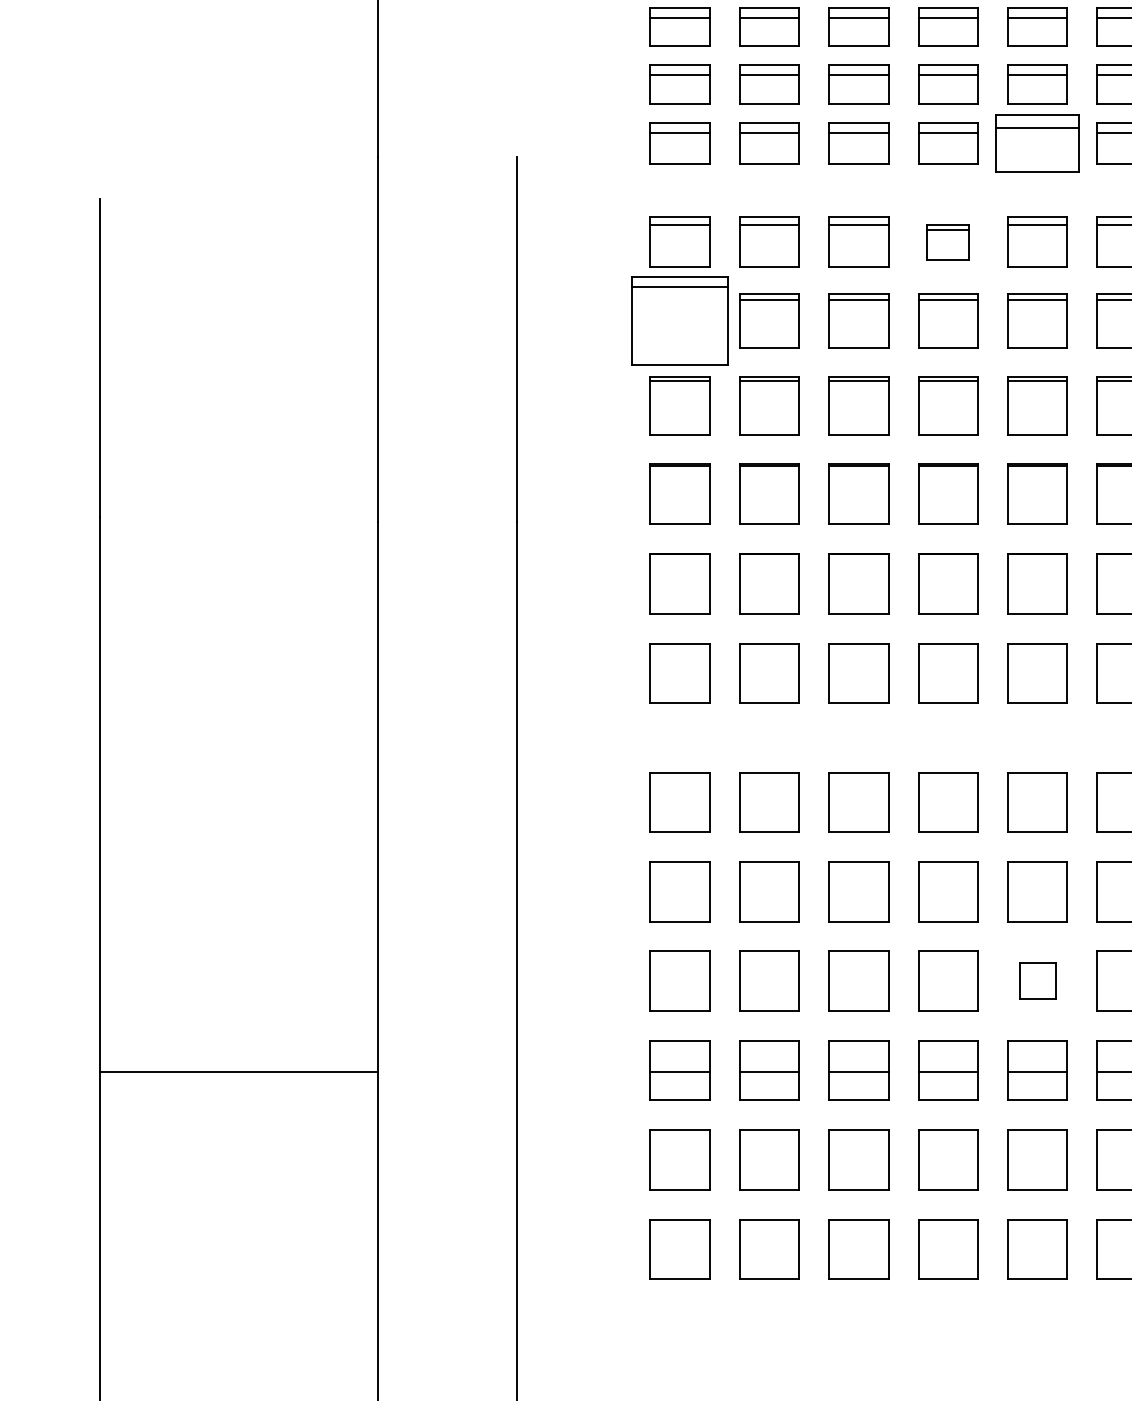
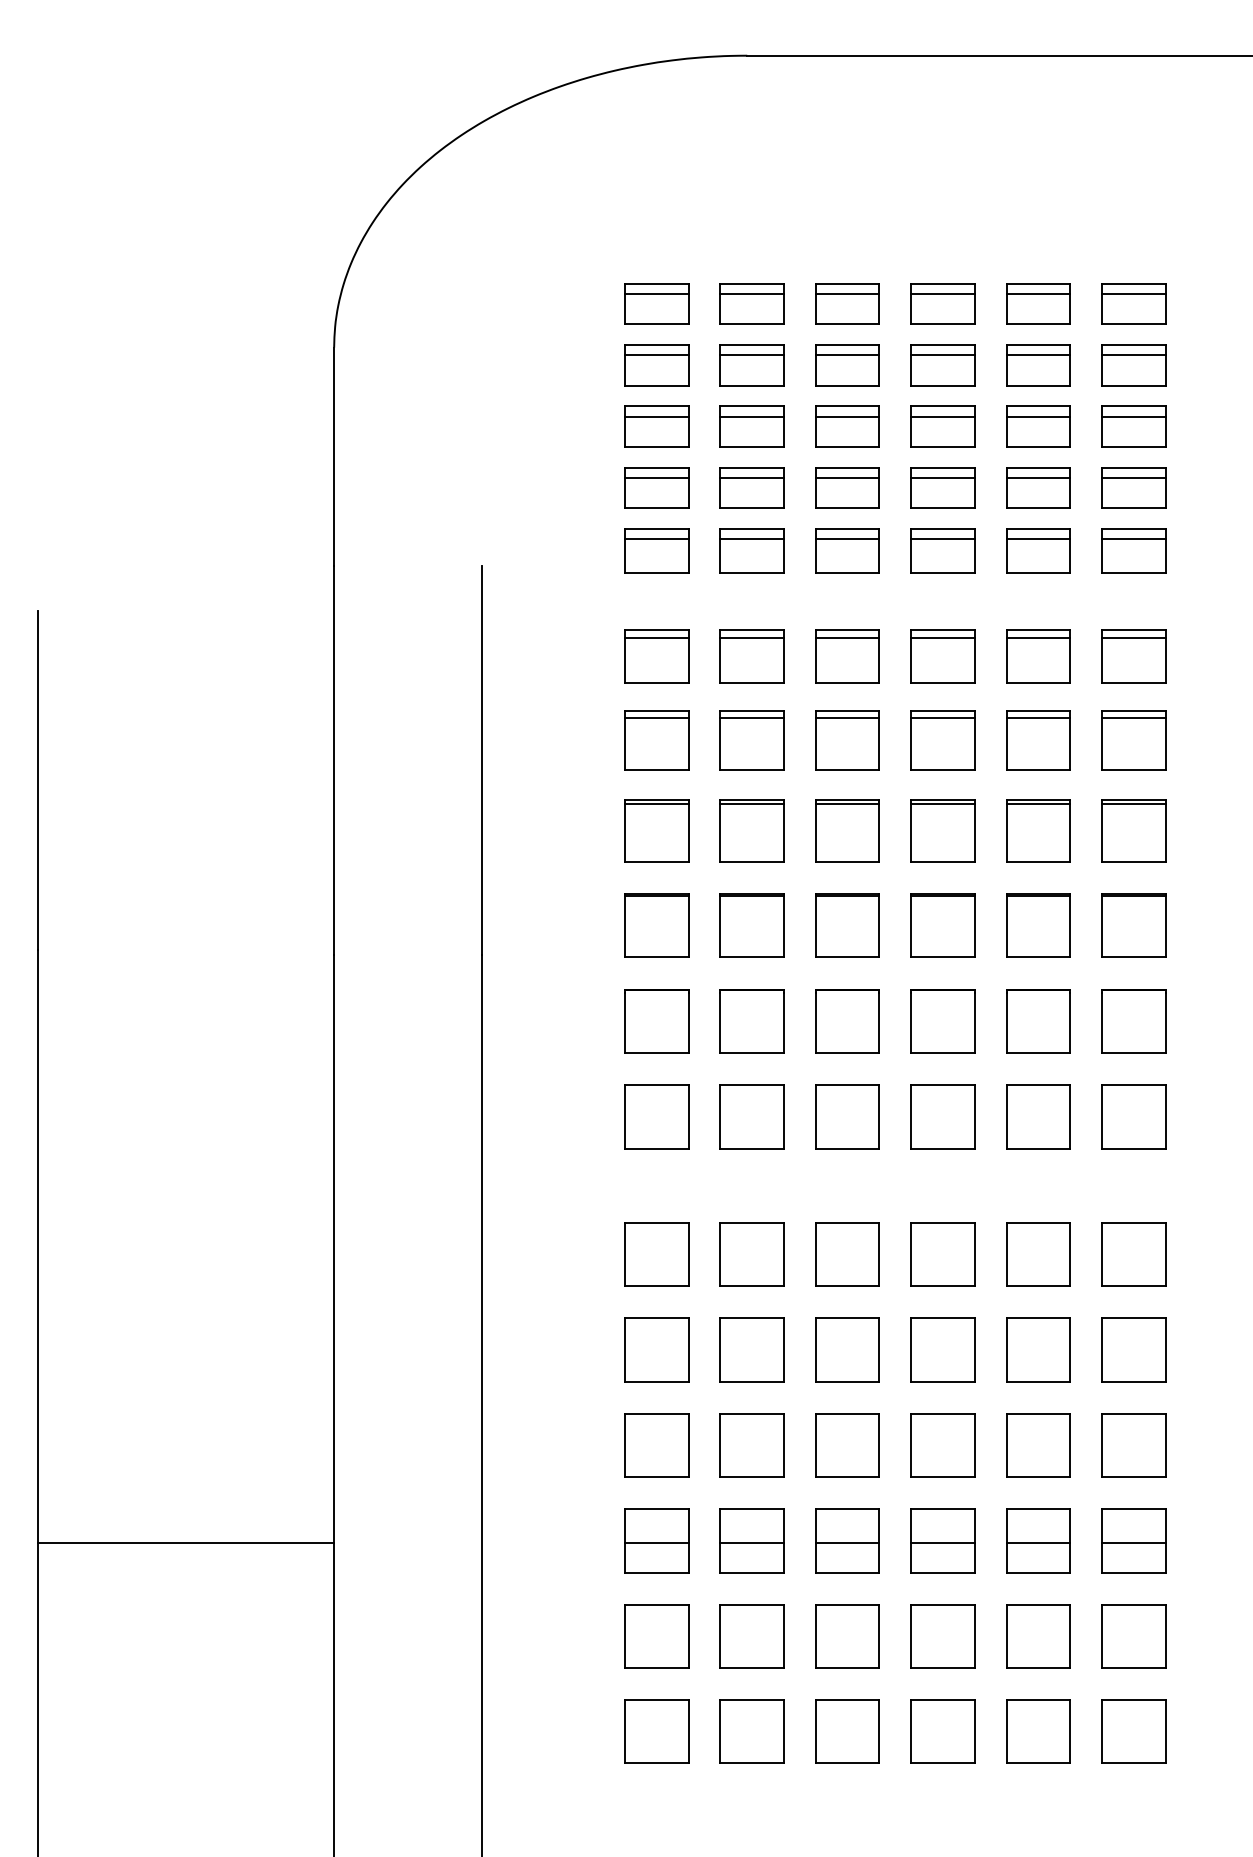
part: (1037, 143) -> (1038, 550), size x0.71
part: (947, 242) -> (942, 656), size x1.43
part: (679, 320) -> (656, 740), size x0.62
part: (1037, 981) -> (1038, 1445), size x1.67

